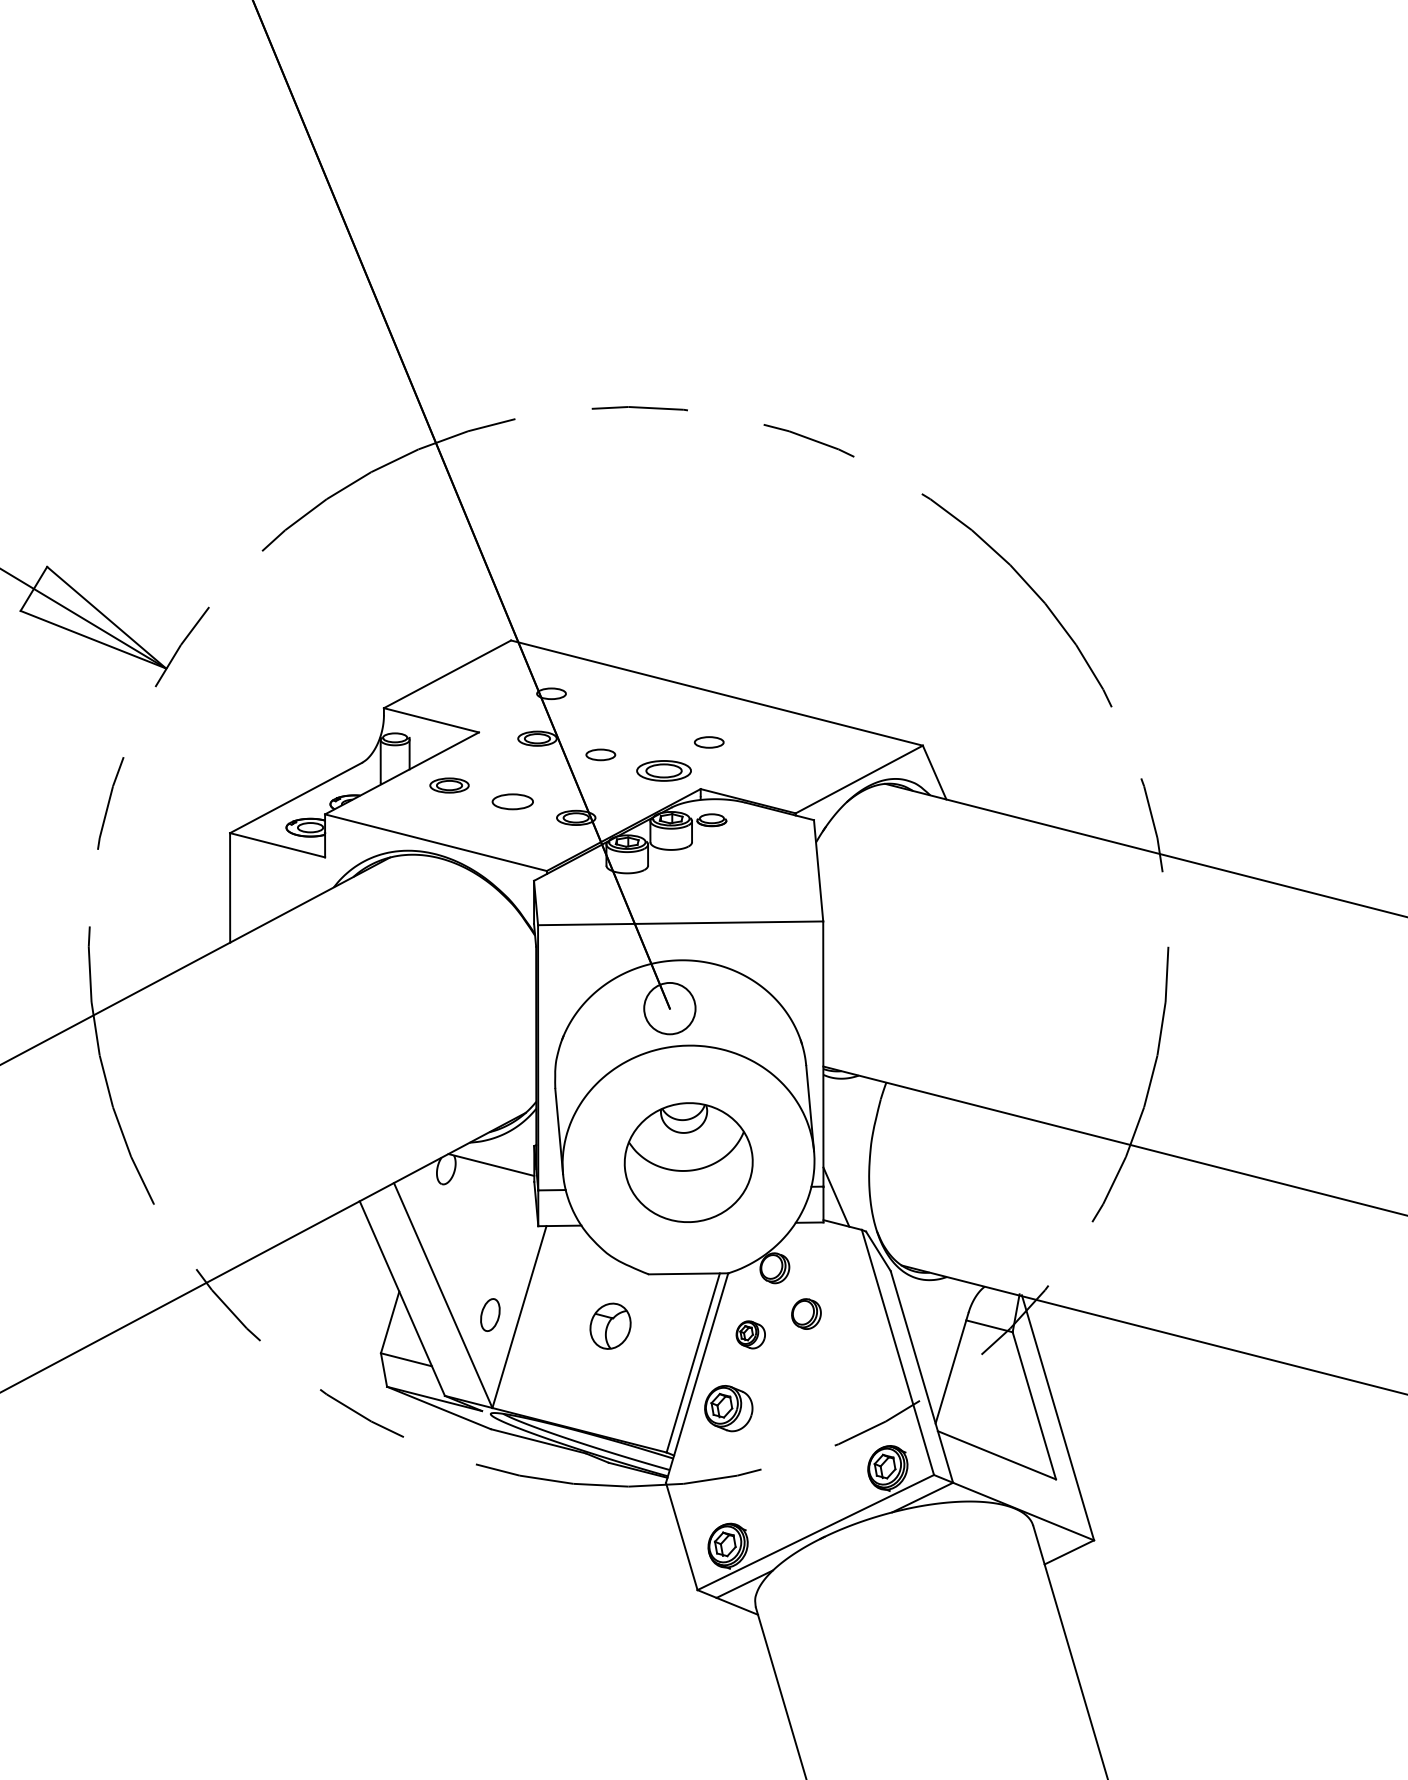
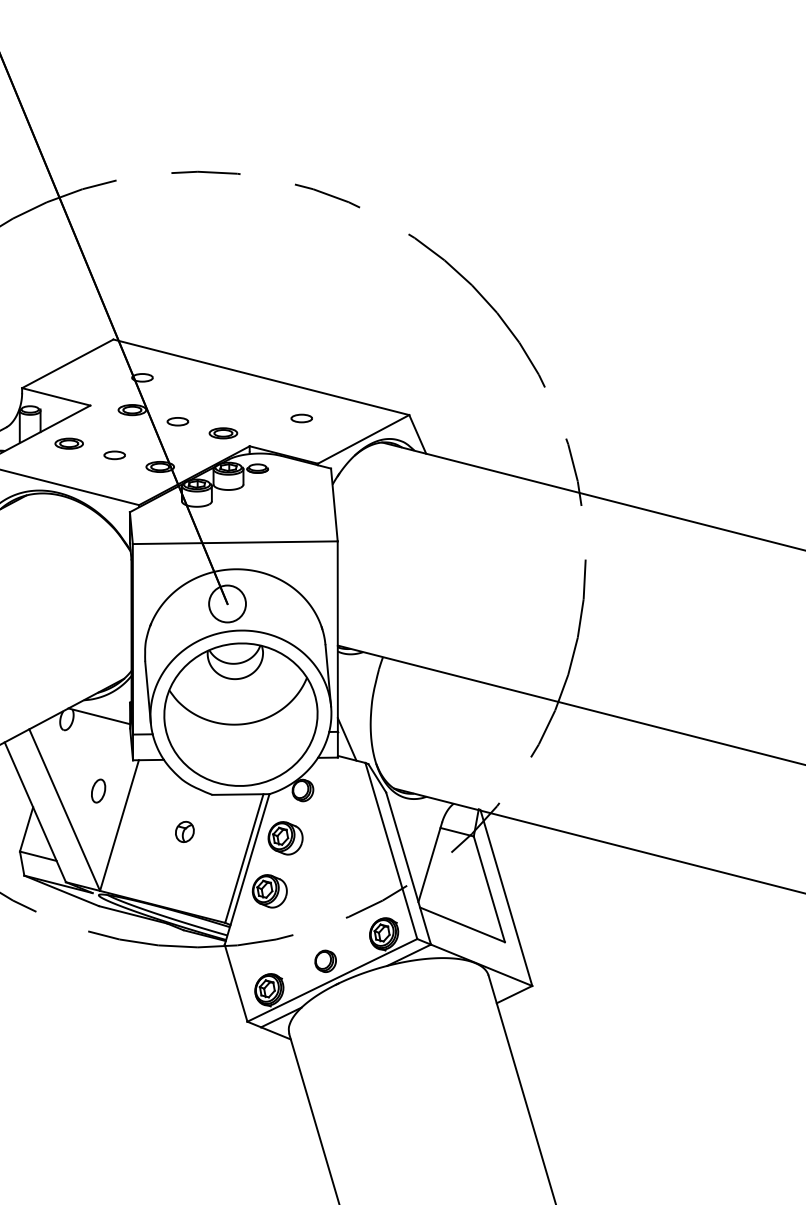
part: (708, 742) -> (301, 418), moved
part: (664, 771) -> (223, 433), size x0.71
part: (512, 801) -> (114, 455), size x0.71
part: (688, 1162) -> (240, 714), size x1.67
part: (806, 1313) -> (325, 960), moved
part: (490, 1314) -> (98, 790), moved
part: (610, 1325) -> (184, 831), size x0.62
part: (750, 1334) -> (285, 838), size x1.67

